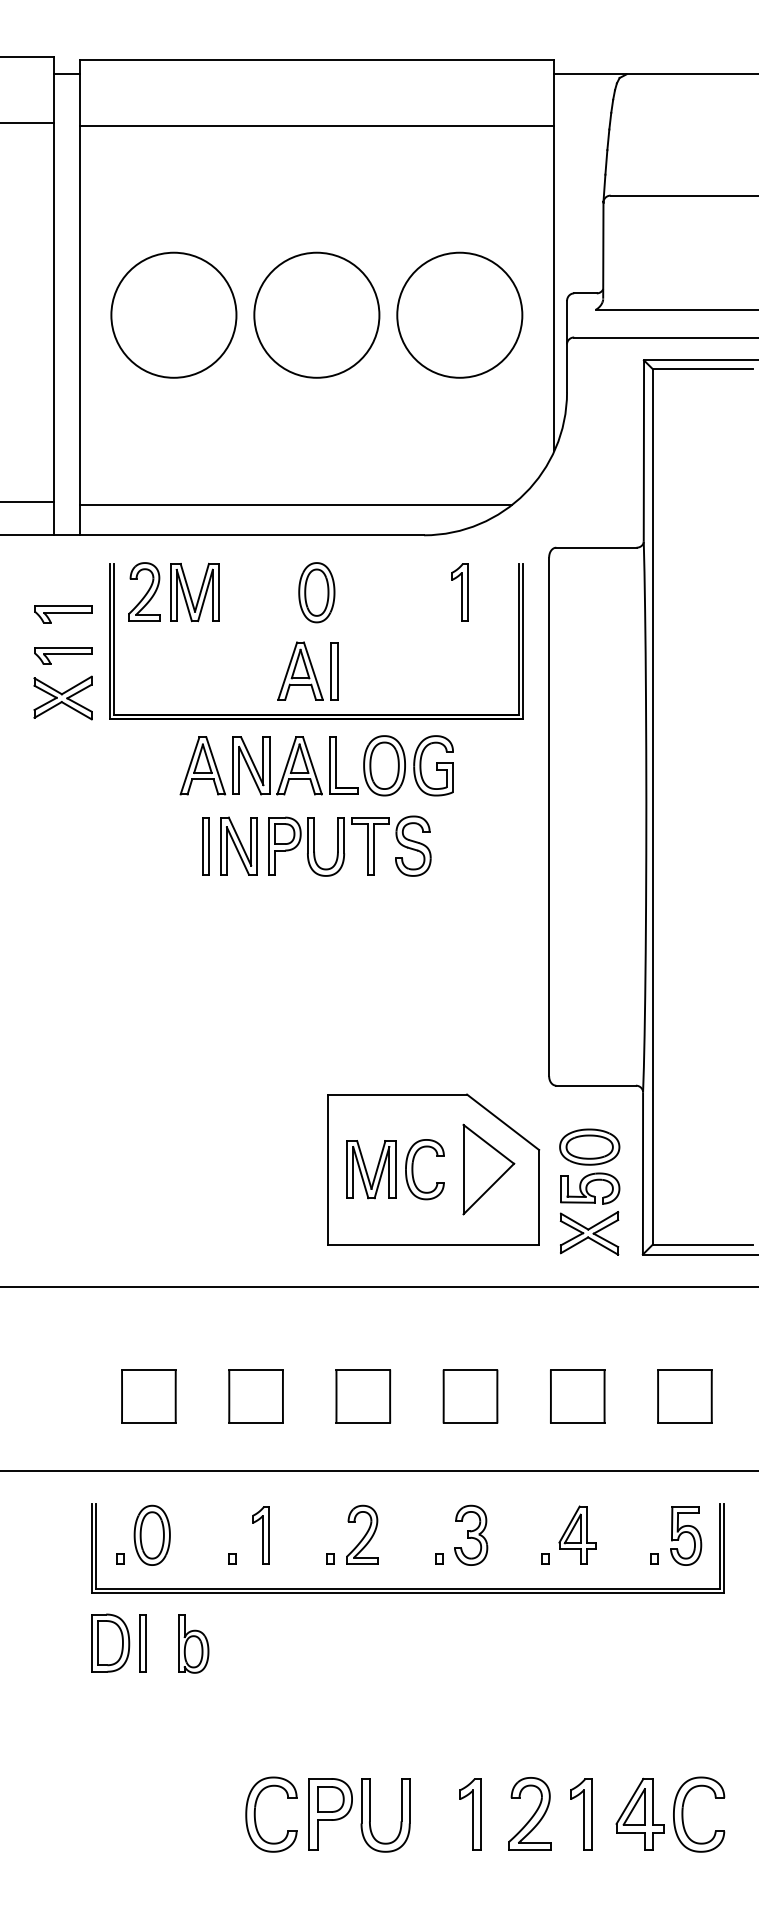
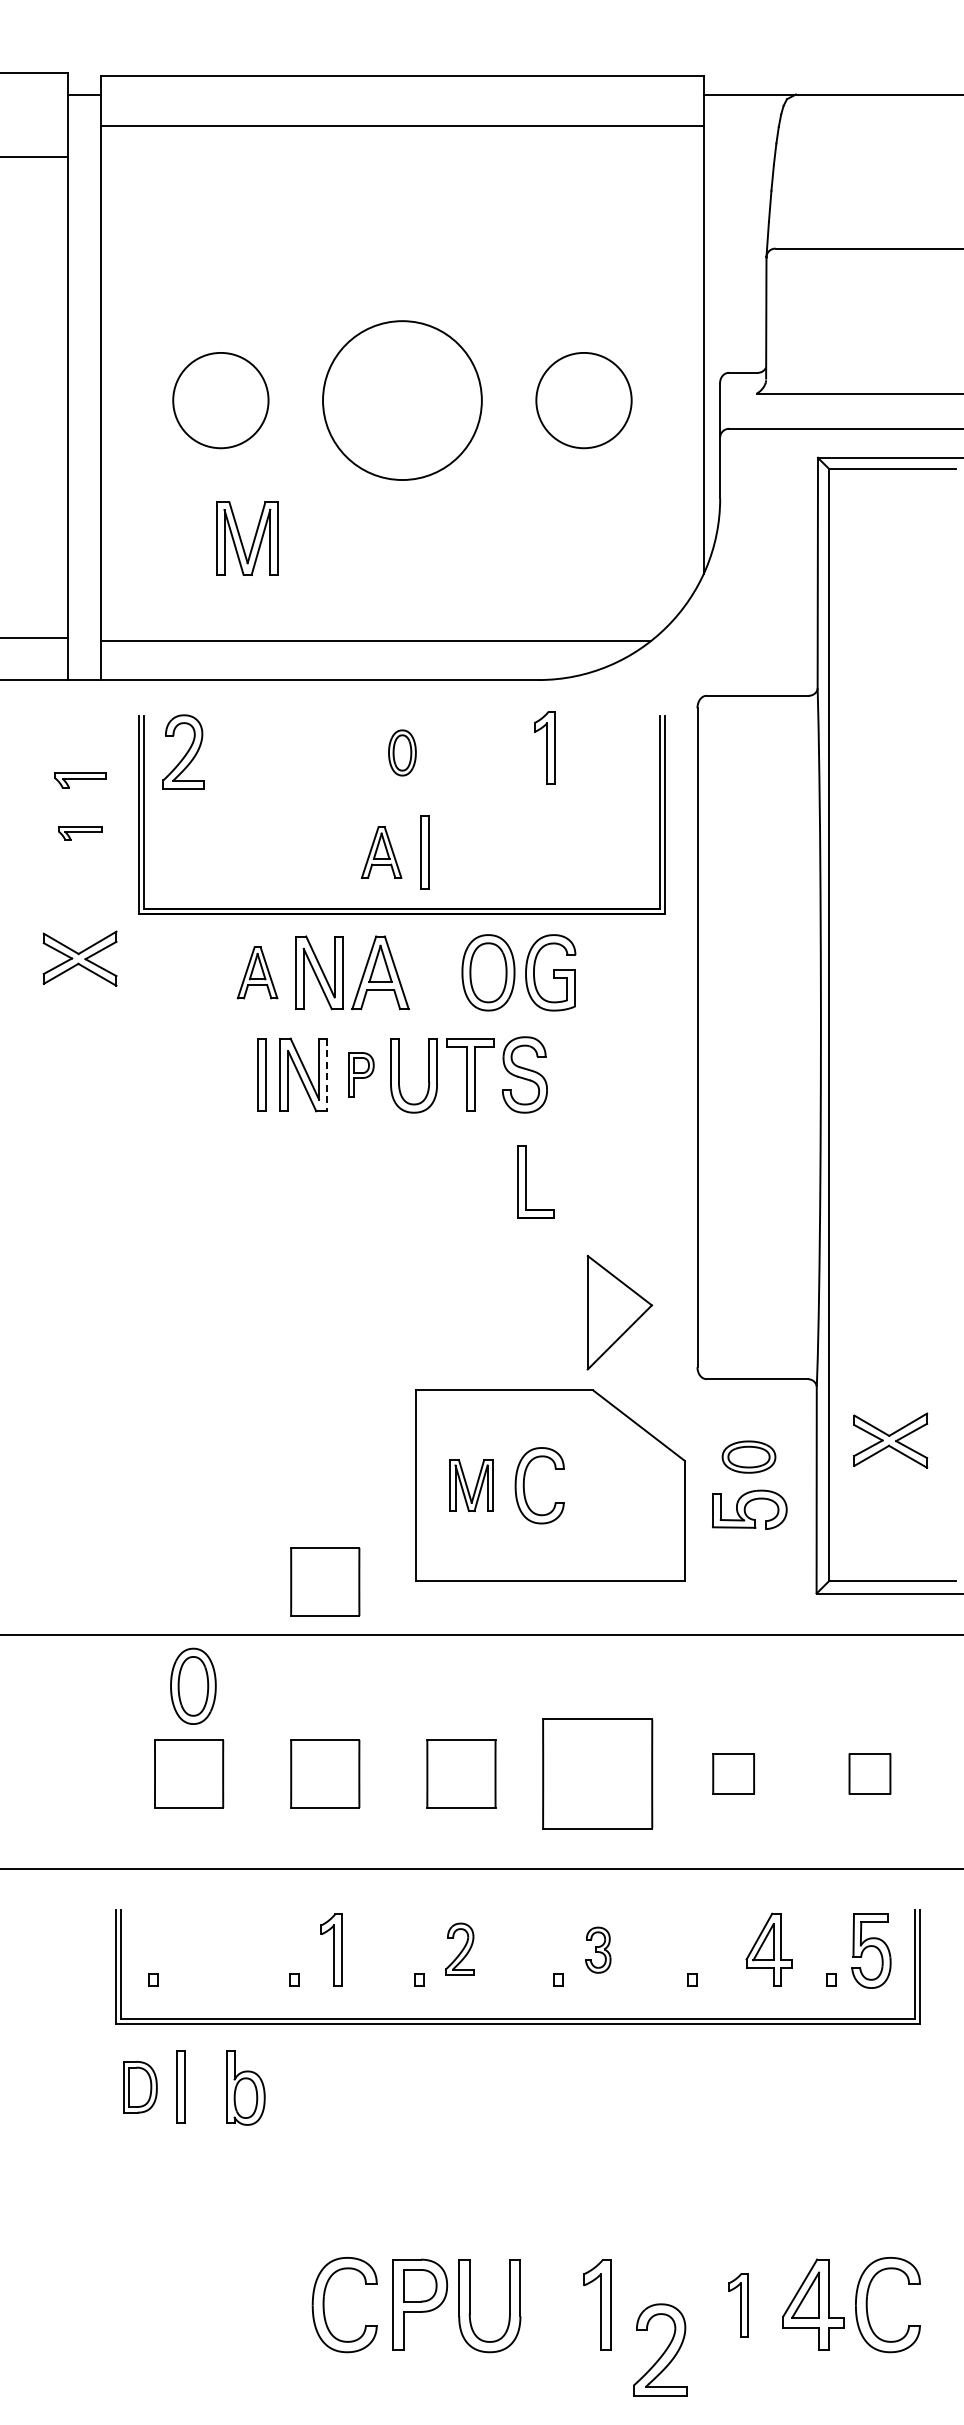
line: (316, 126) -> (402, 126), moved
circle: (173, 315) -> (220, 400), size x0.6
circle: (459, 315) -> (583, 400), size x0.6
part: (194, 592) -> (247, 538), moved
part: (316, 592) -> (402, 752), size x0.6
part: (459, 592) -> (544, 747), moved
part: (62, 614) -> (79, 780), size x0.7
part: (62, 656) -> (79, 833), size x0.6
part: (300, 671) -> (381, 852), size x0.7
part: (62, 697) -> (79, 958), moved
part: (202, 765) -> (257, 972), size x0.7
part: (336, 765) -> (526, 1181), moved
part: (284, 845) -> (361, 1074), size x0.6
line: (257, 846) -> (326, 1075), solid -> dashed
part: (589, 1146) -> (748, 1456), size x0.7
part: (371, 1169) -> (471, 1485), size x0.7
part: (488, 1169) -> (619, 1312), moved
part: (589, 1233) -> (890, 1440), moved
part: (256, 1245) -> (325, 1581), added
part: (470, 1396) -> (597, 1773), size x1.6
part: (577, 1396) -> (733, 1773), size x0.6
part: (684, 1396) -> (869, 1773), size x0.6
part: (361, 1533) -> (459, 1948), size x0.7
part: (152, 1534) -> (193, 1685), moved
part: (470, 1534) -> (597, 1949), size x0.6
part: (576, 1534) -> (768, 1949), moved
part: (109, 1643) -> (139, 2087), size x0.7
part: (530, 1813) -> (660, 2349), moved
part: (581, 1814) -> (738, 2304), size x0.7

